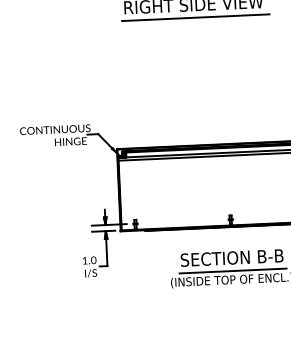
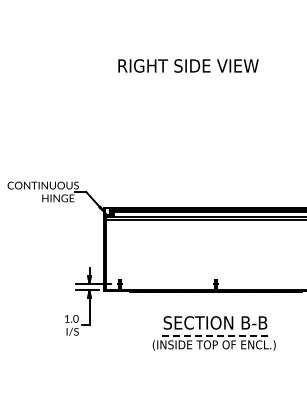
line: (195, 18) -> (189, 79), removed
line: (232, 271) -> (215, 336), solid -> dashed

